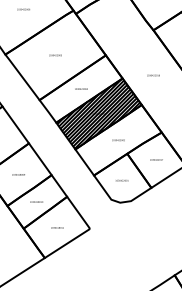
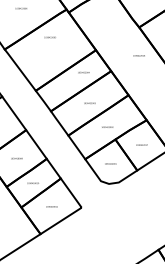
text: (55, 55) -> (50, 37), moved
text: (153, 75) -> (139, 55), moved
text: (81, 88) -> (83, 72), moved
hatch: (99, 113) -> (90, 102), removed

